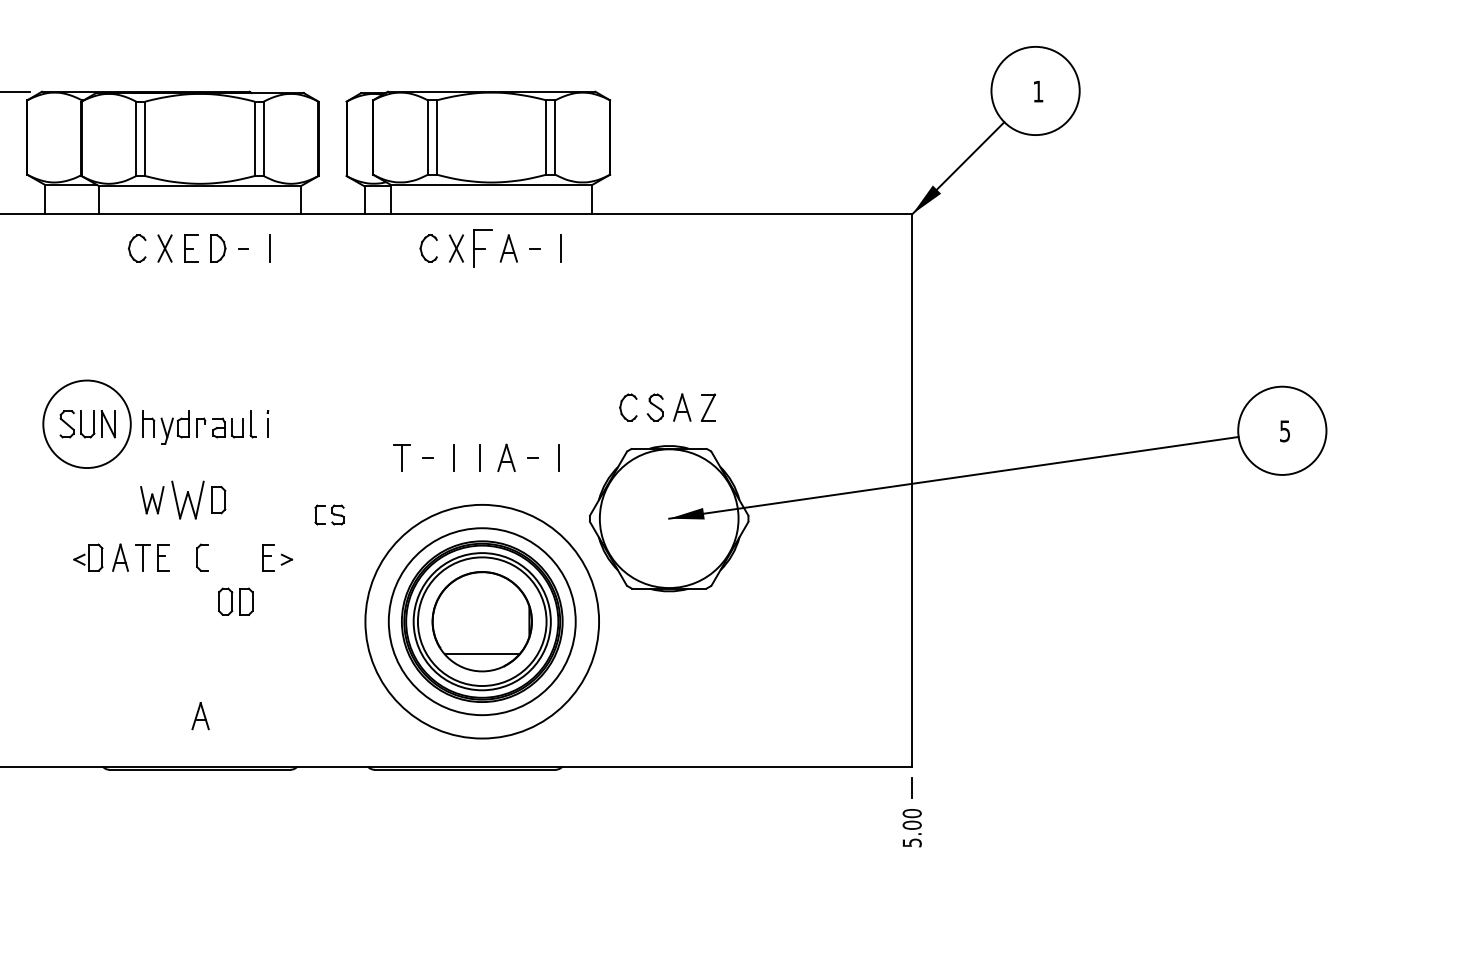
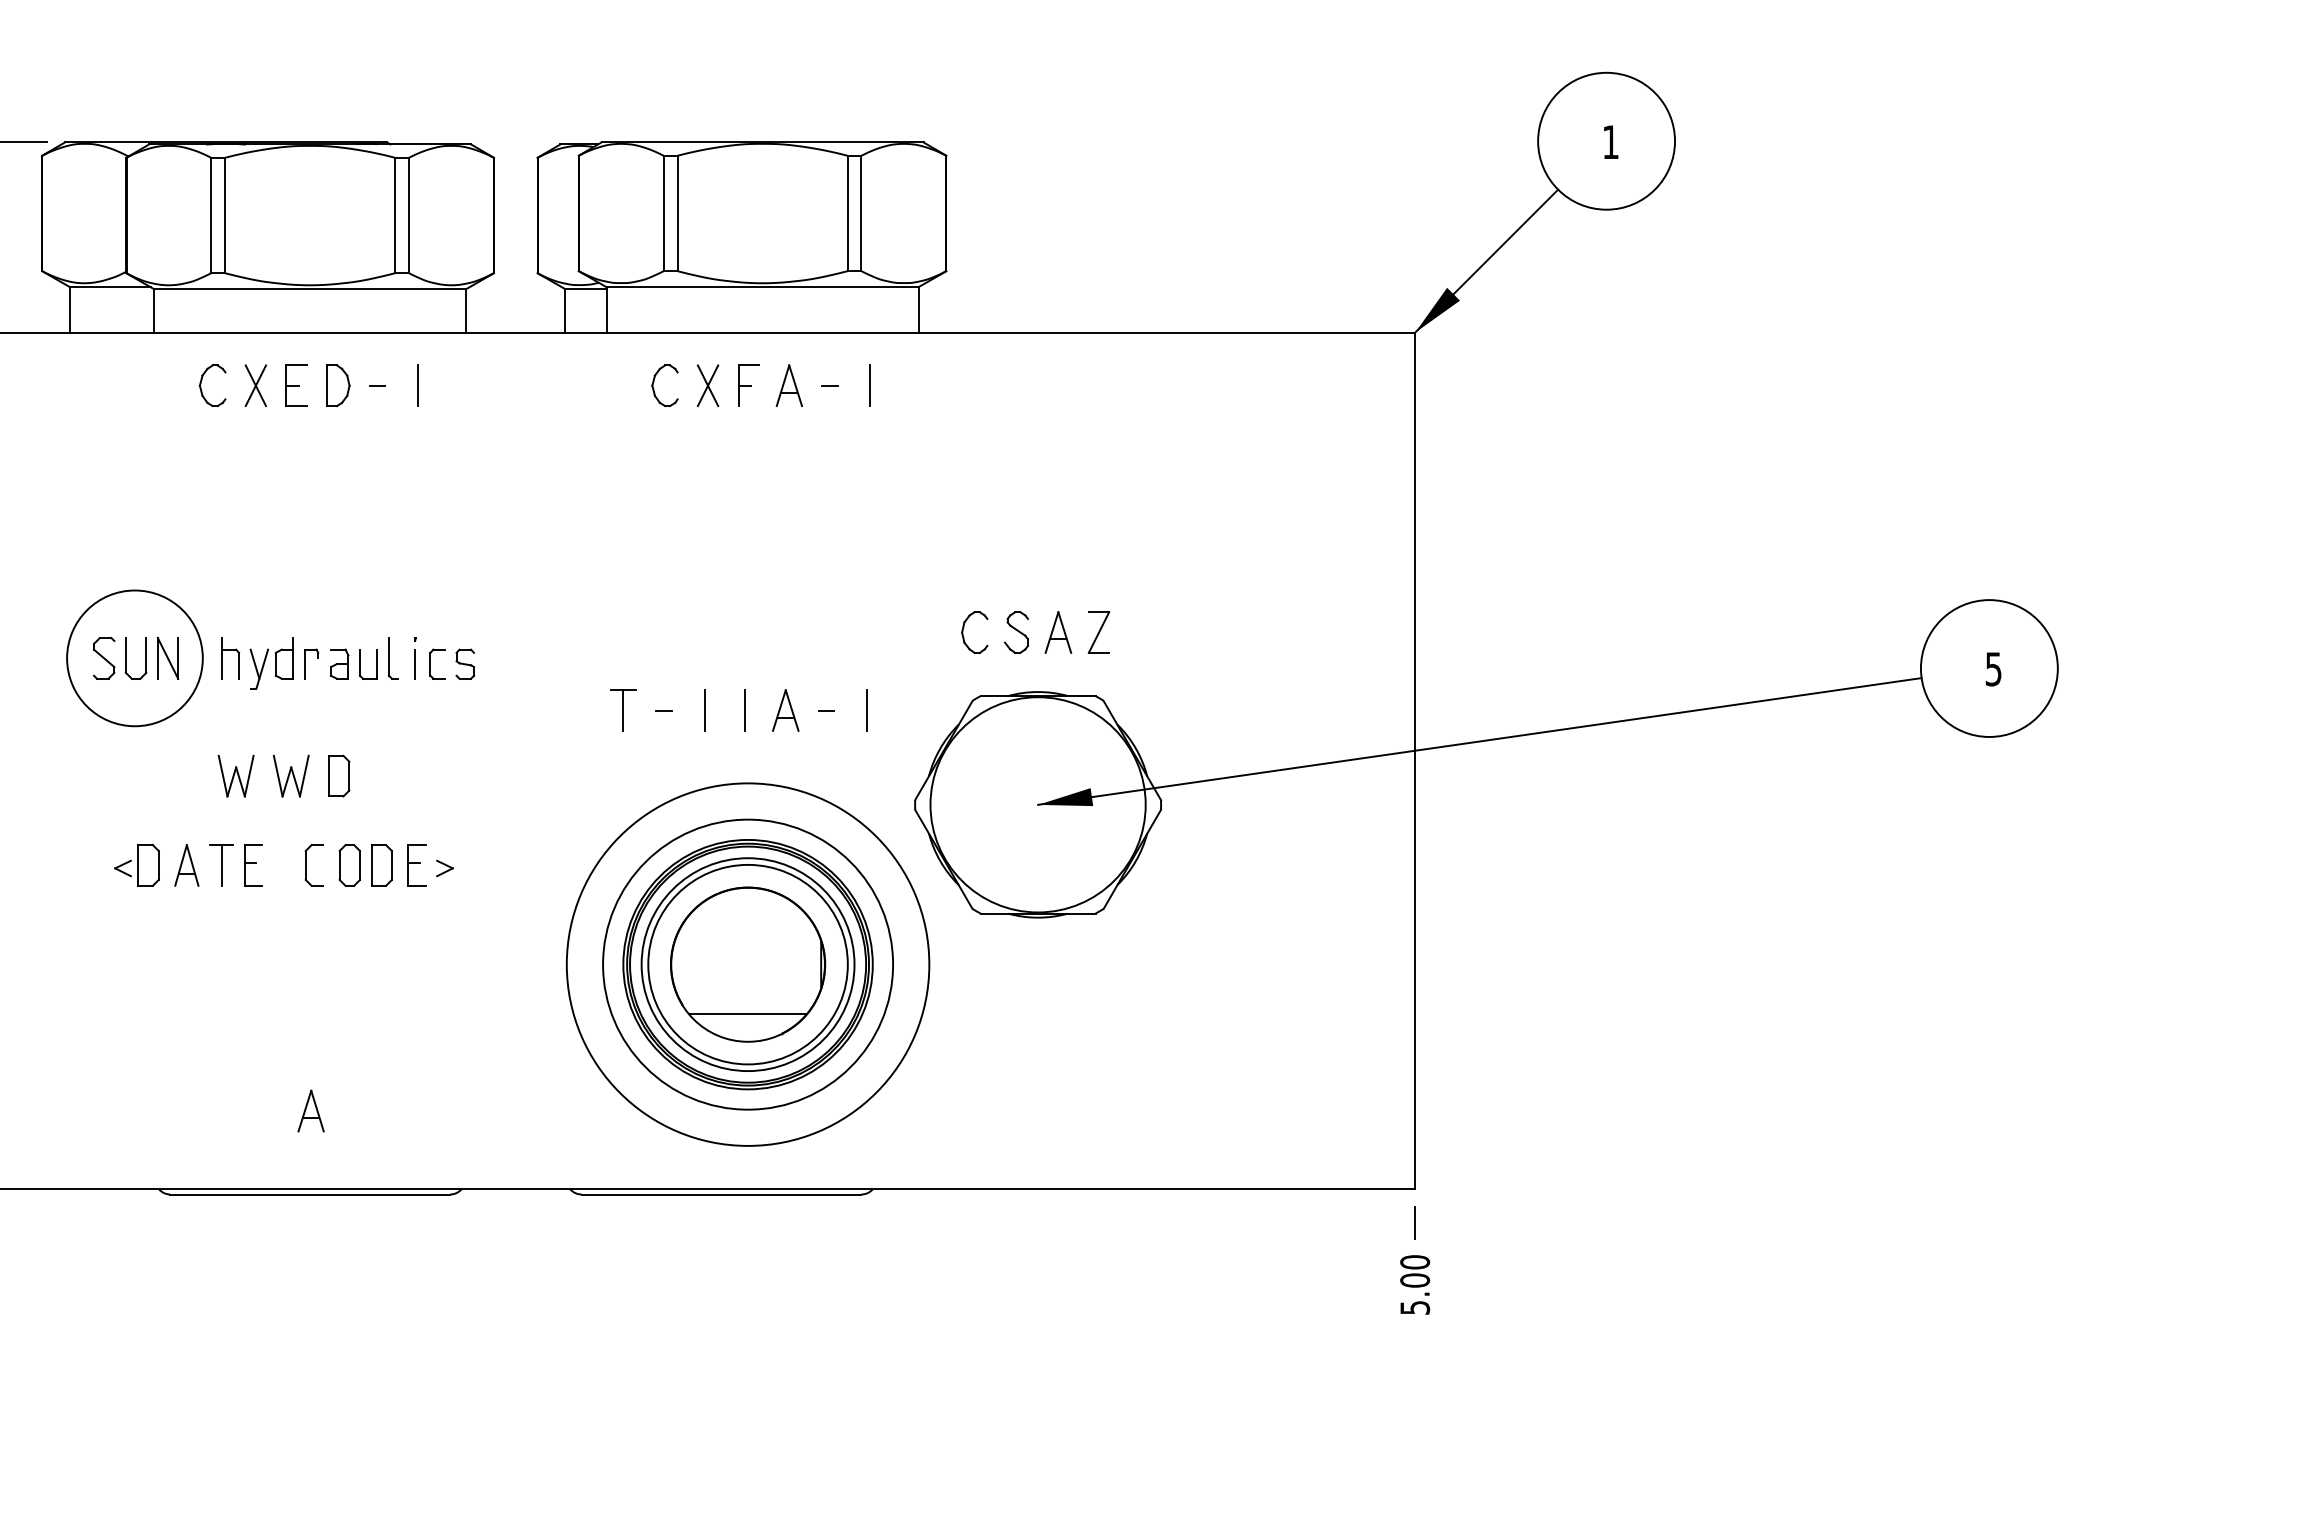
part: (482, 248) -> (748, 385), size x0.71
part: (187, 500) -> (290, 776), size x0.71
part: (329, 514) -> (452, 663), moved
part: (235, 601) -> (365, 865), moved

